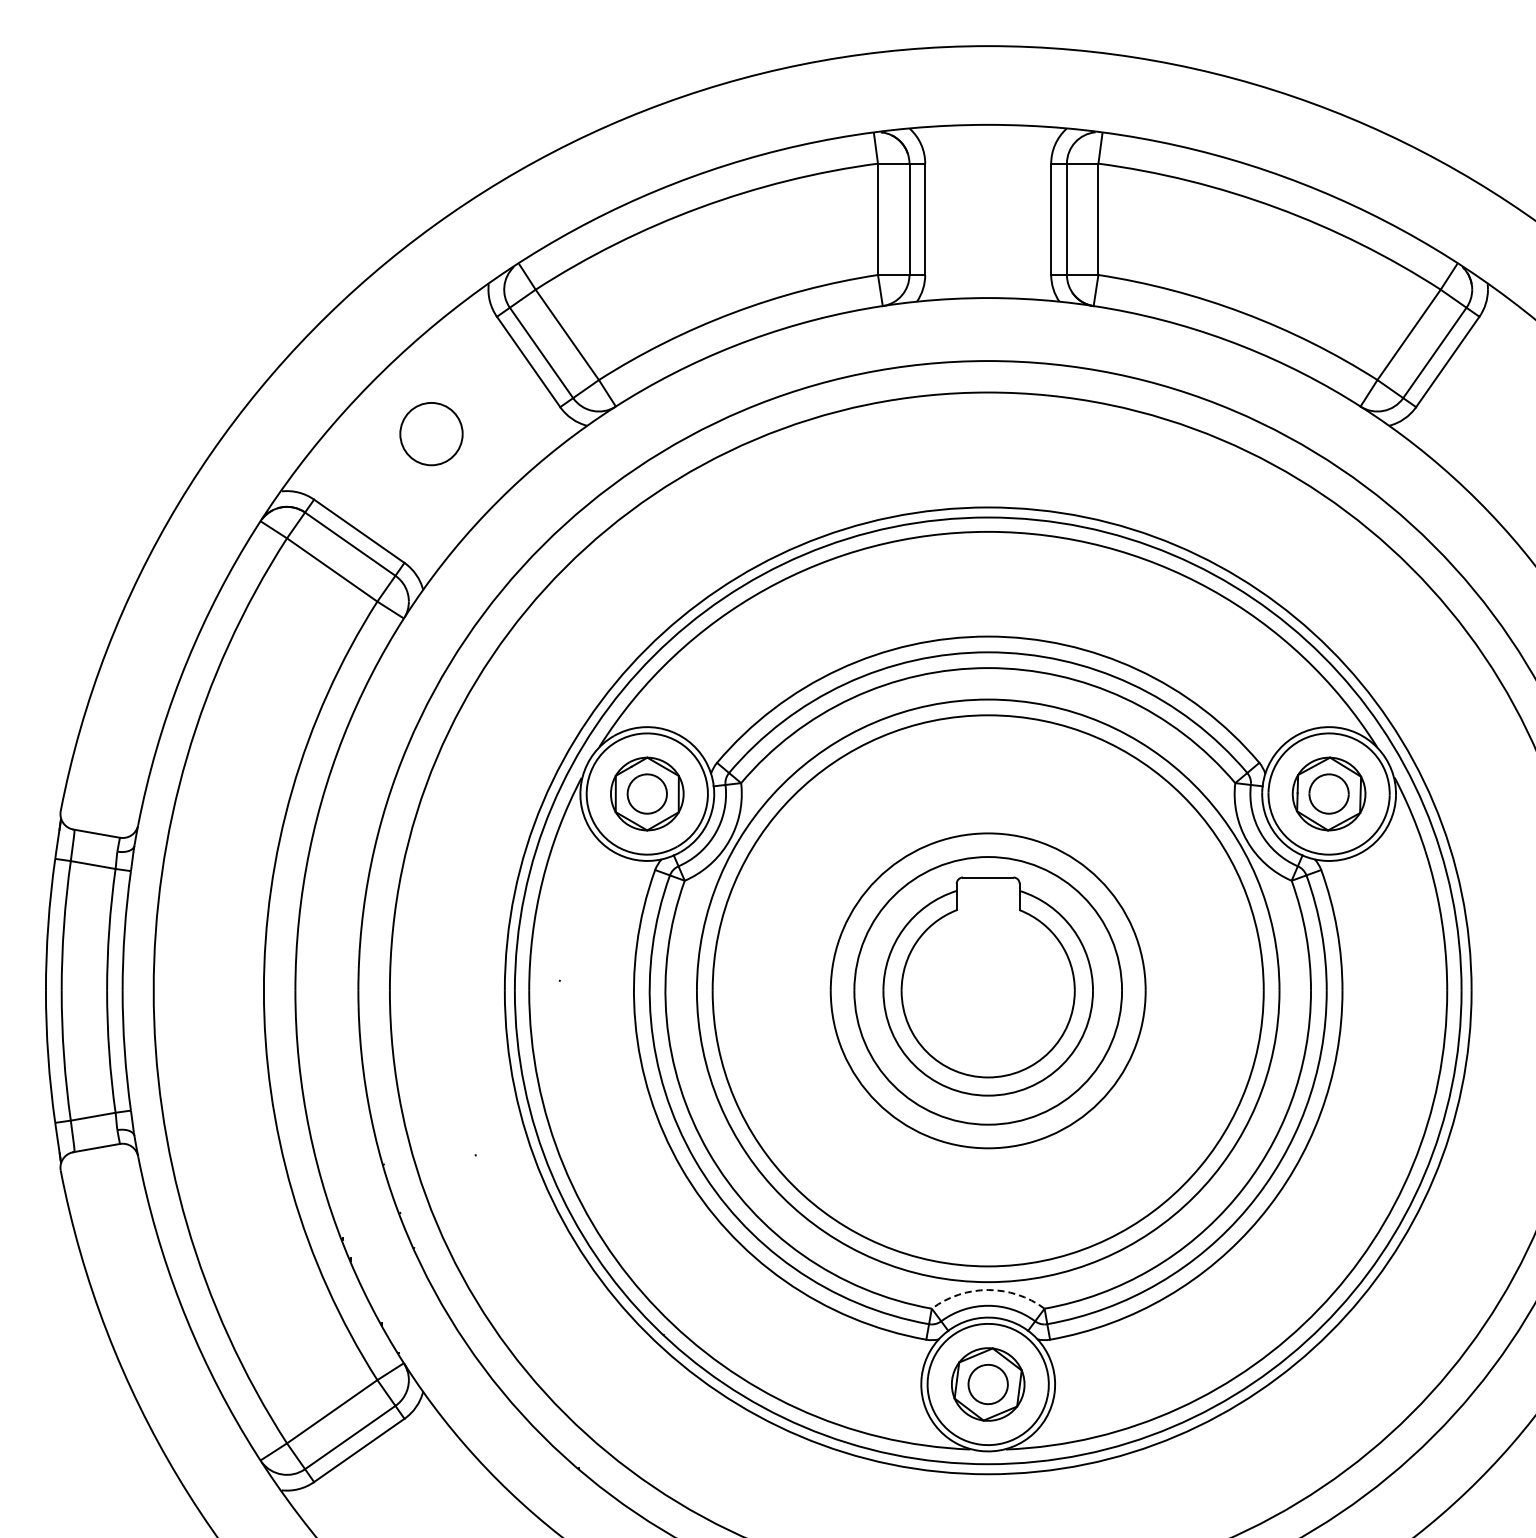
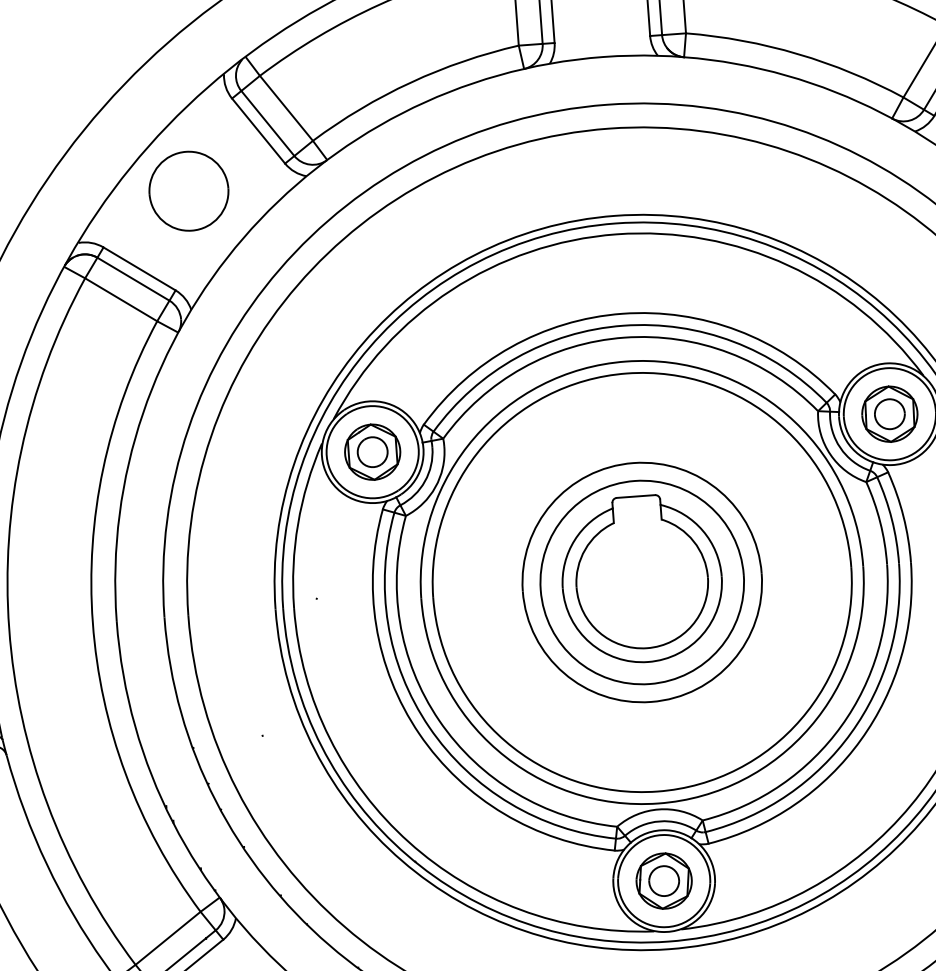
part: (431, 433) -> (188, 190), size x1.67
arc: (988, 1290) -> (659, 809), dashed -> solid

